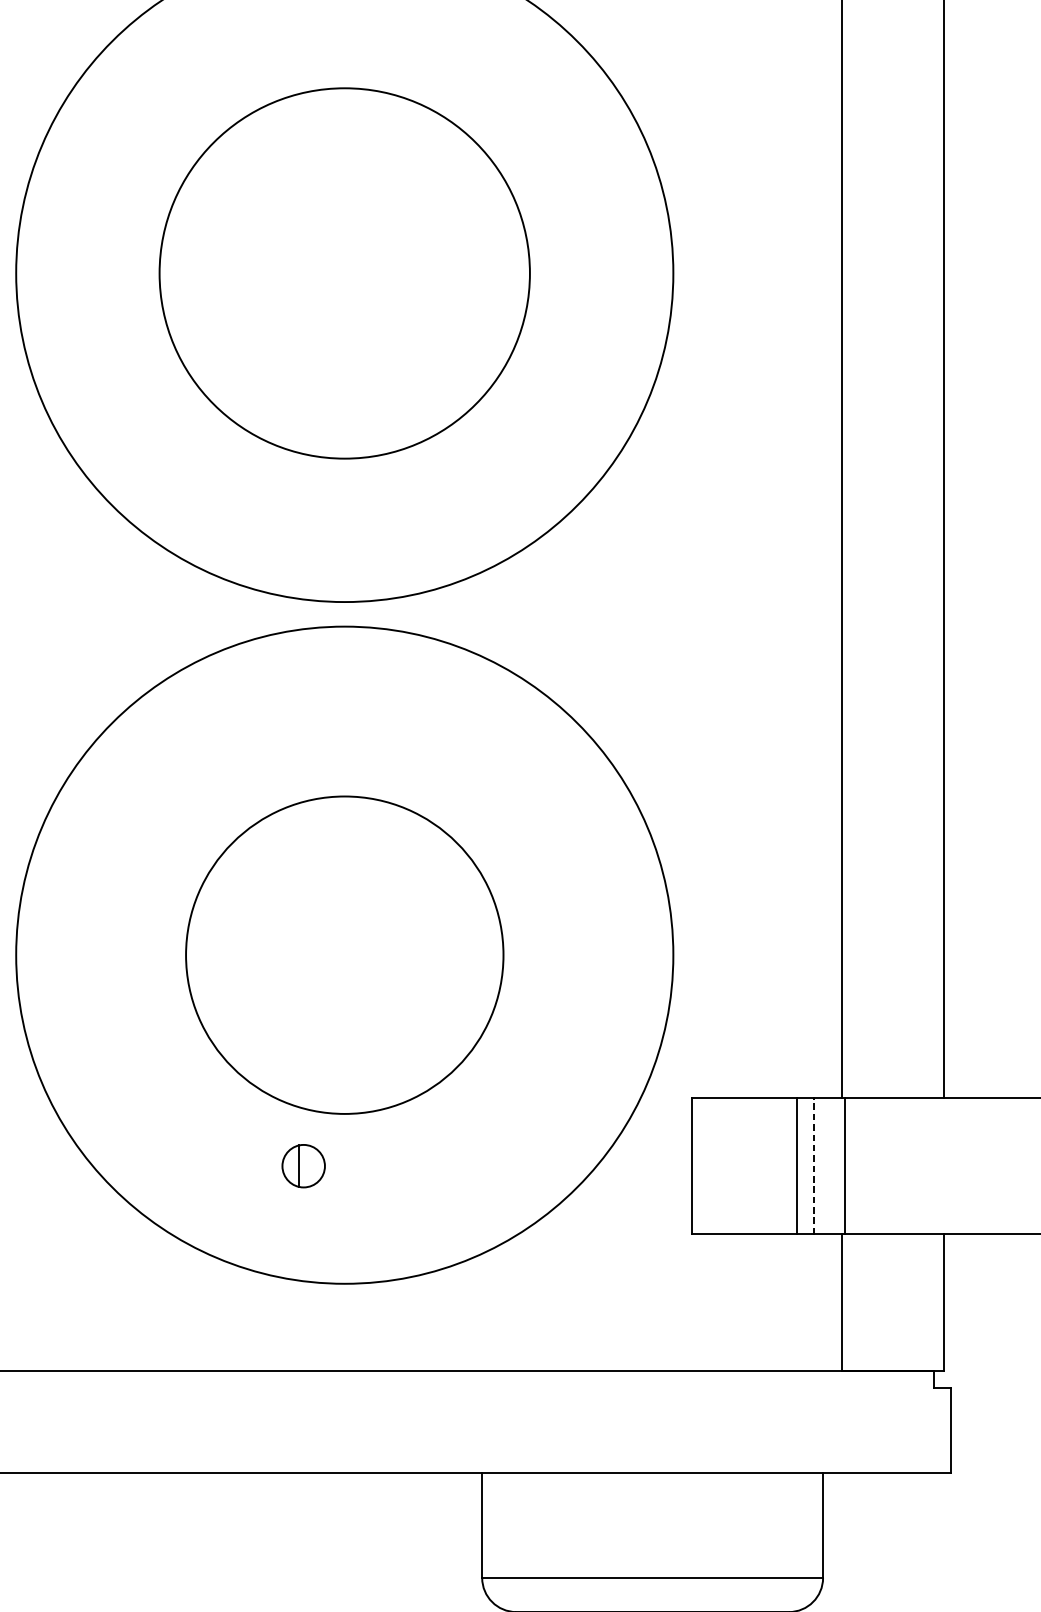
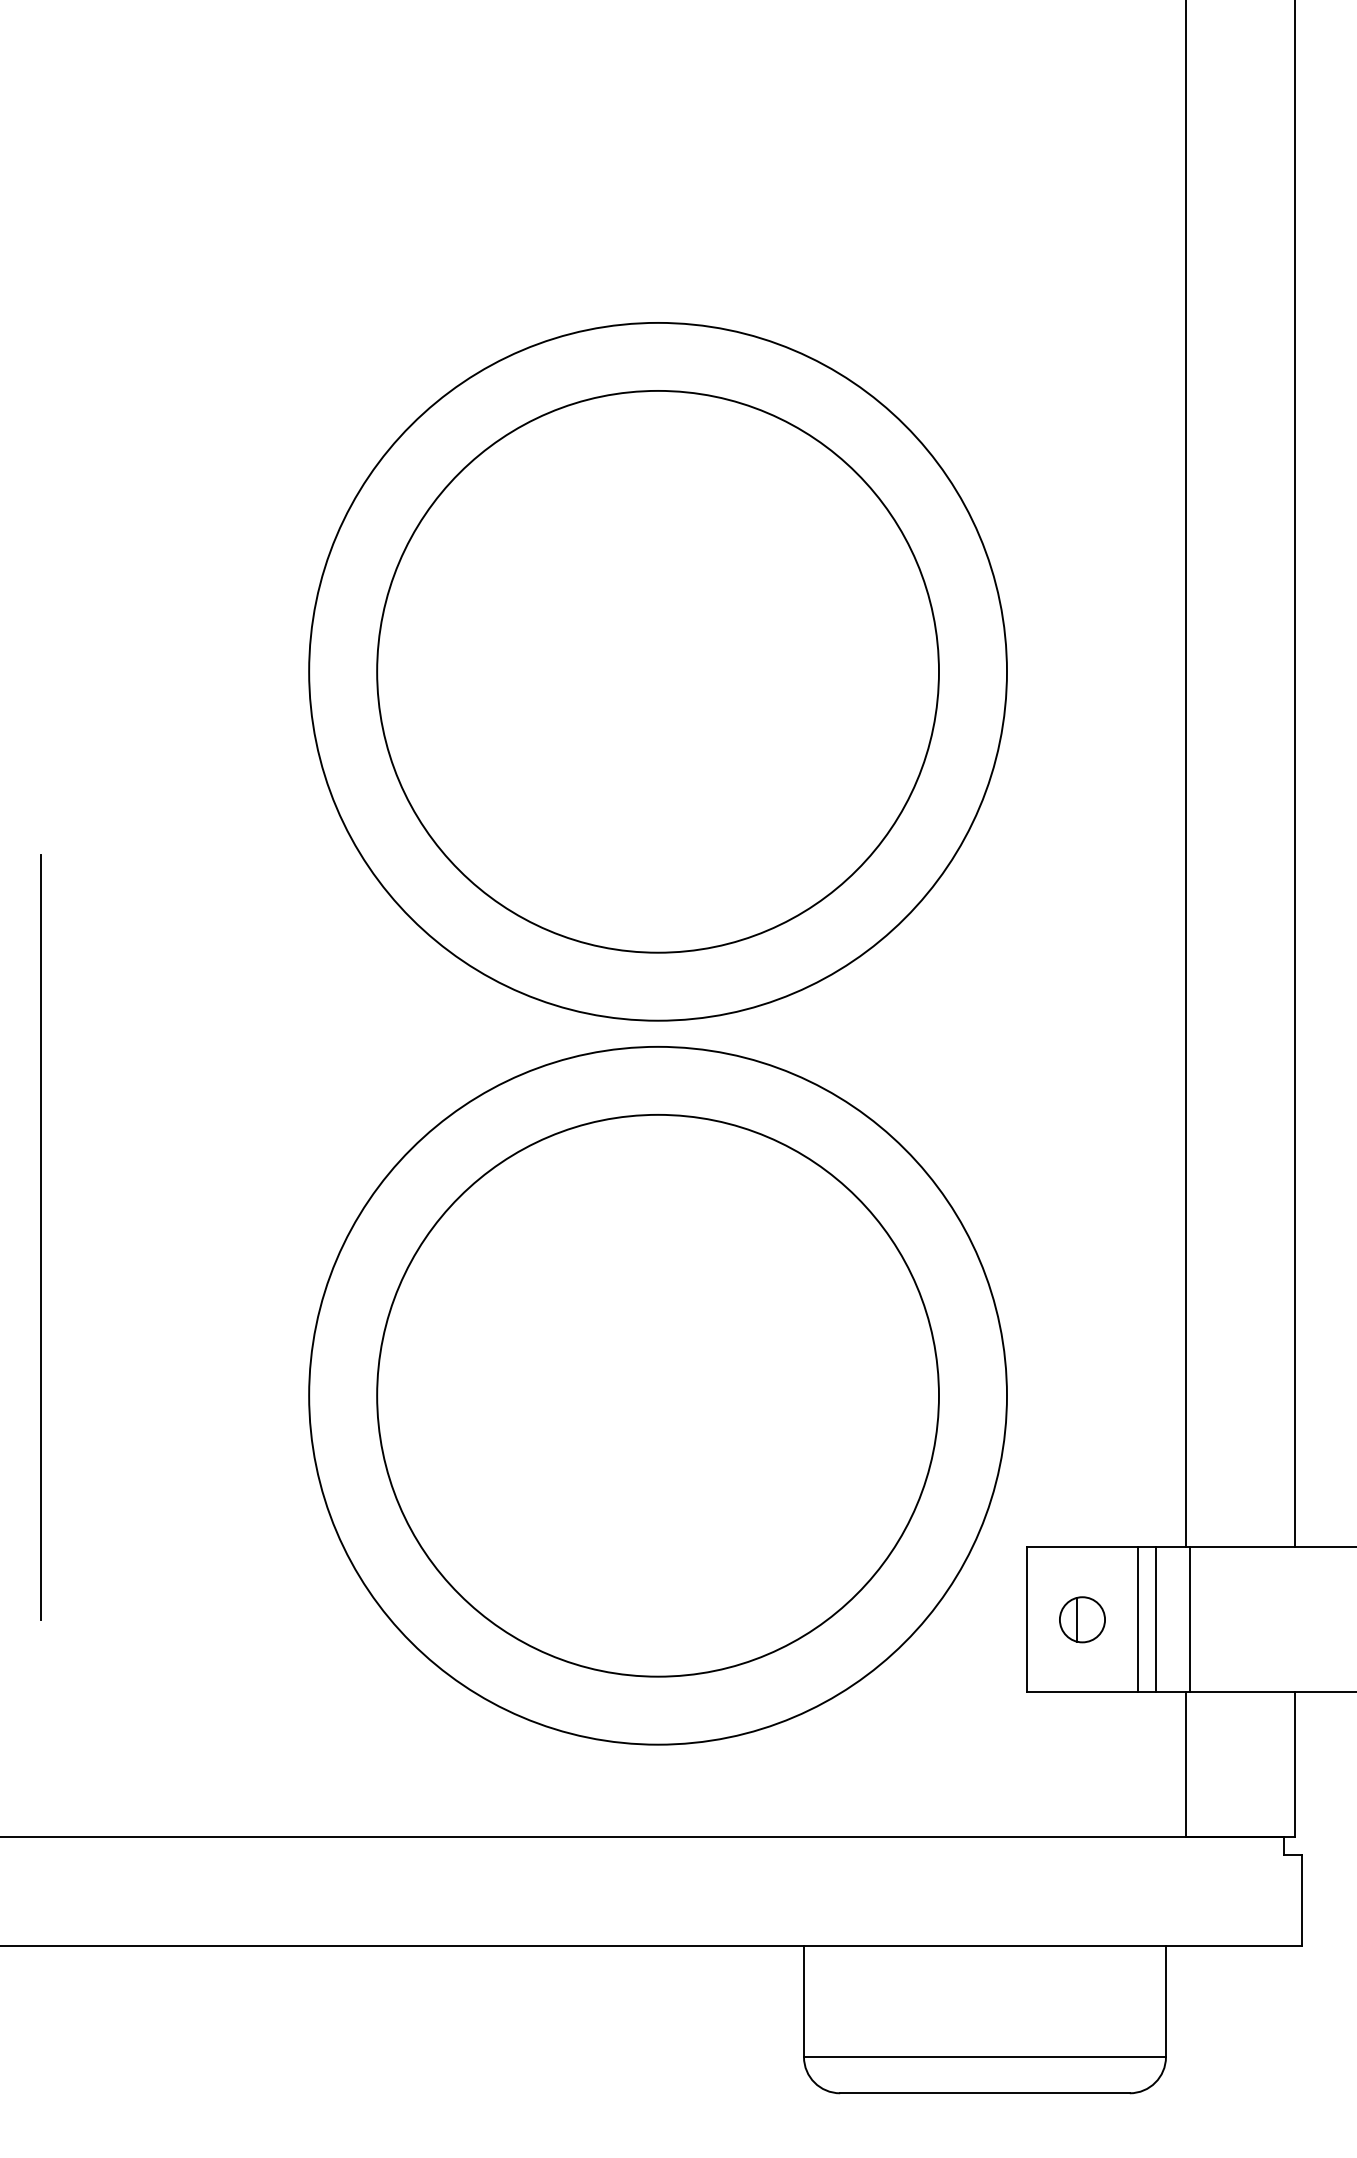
circle: (344, 273) -> (657, 671), size x1.43
circle: (344, 954) -> (657, 1395), size x1.67
part: (303, 1165) -> (1082, 1619), moved
line: (814, 1165) -> (1156, 1619), dashed -> solid

